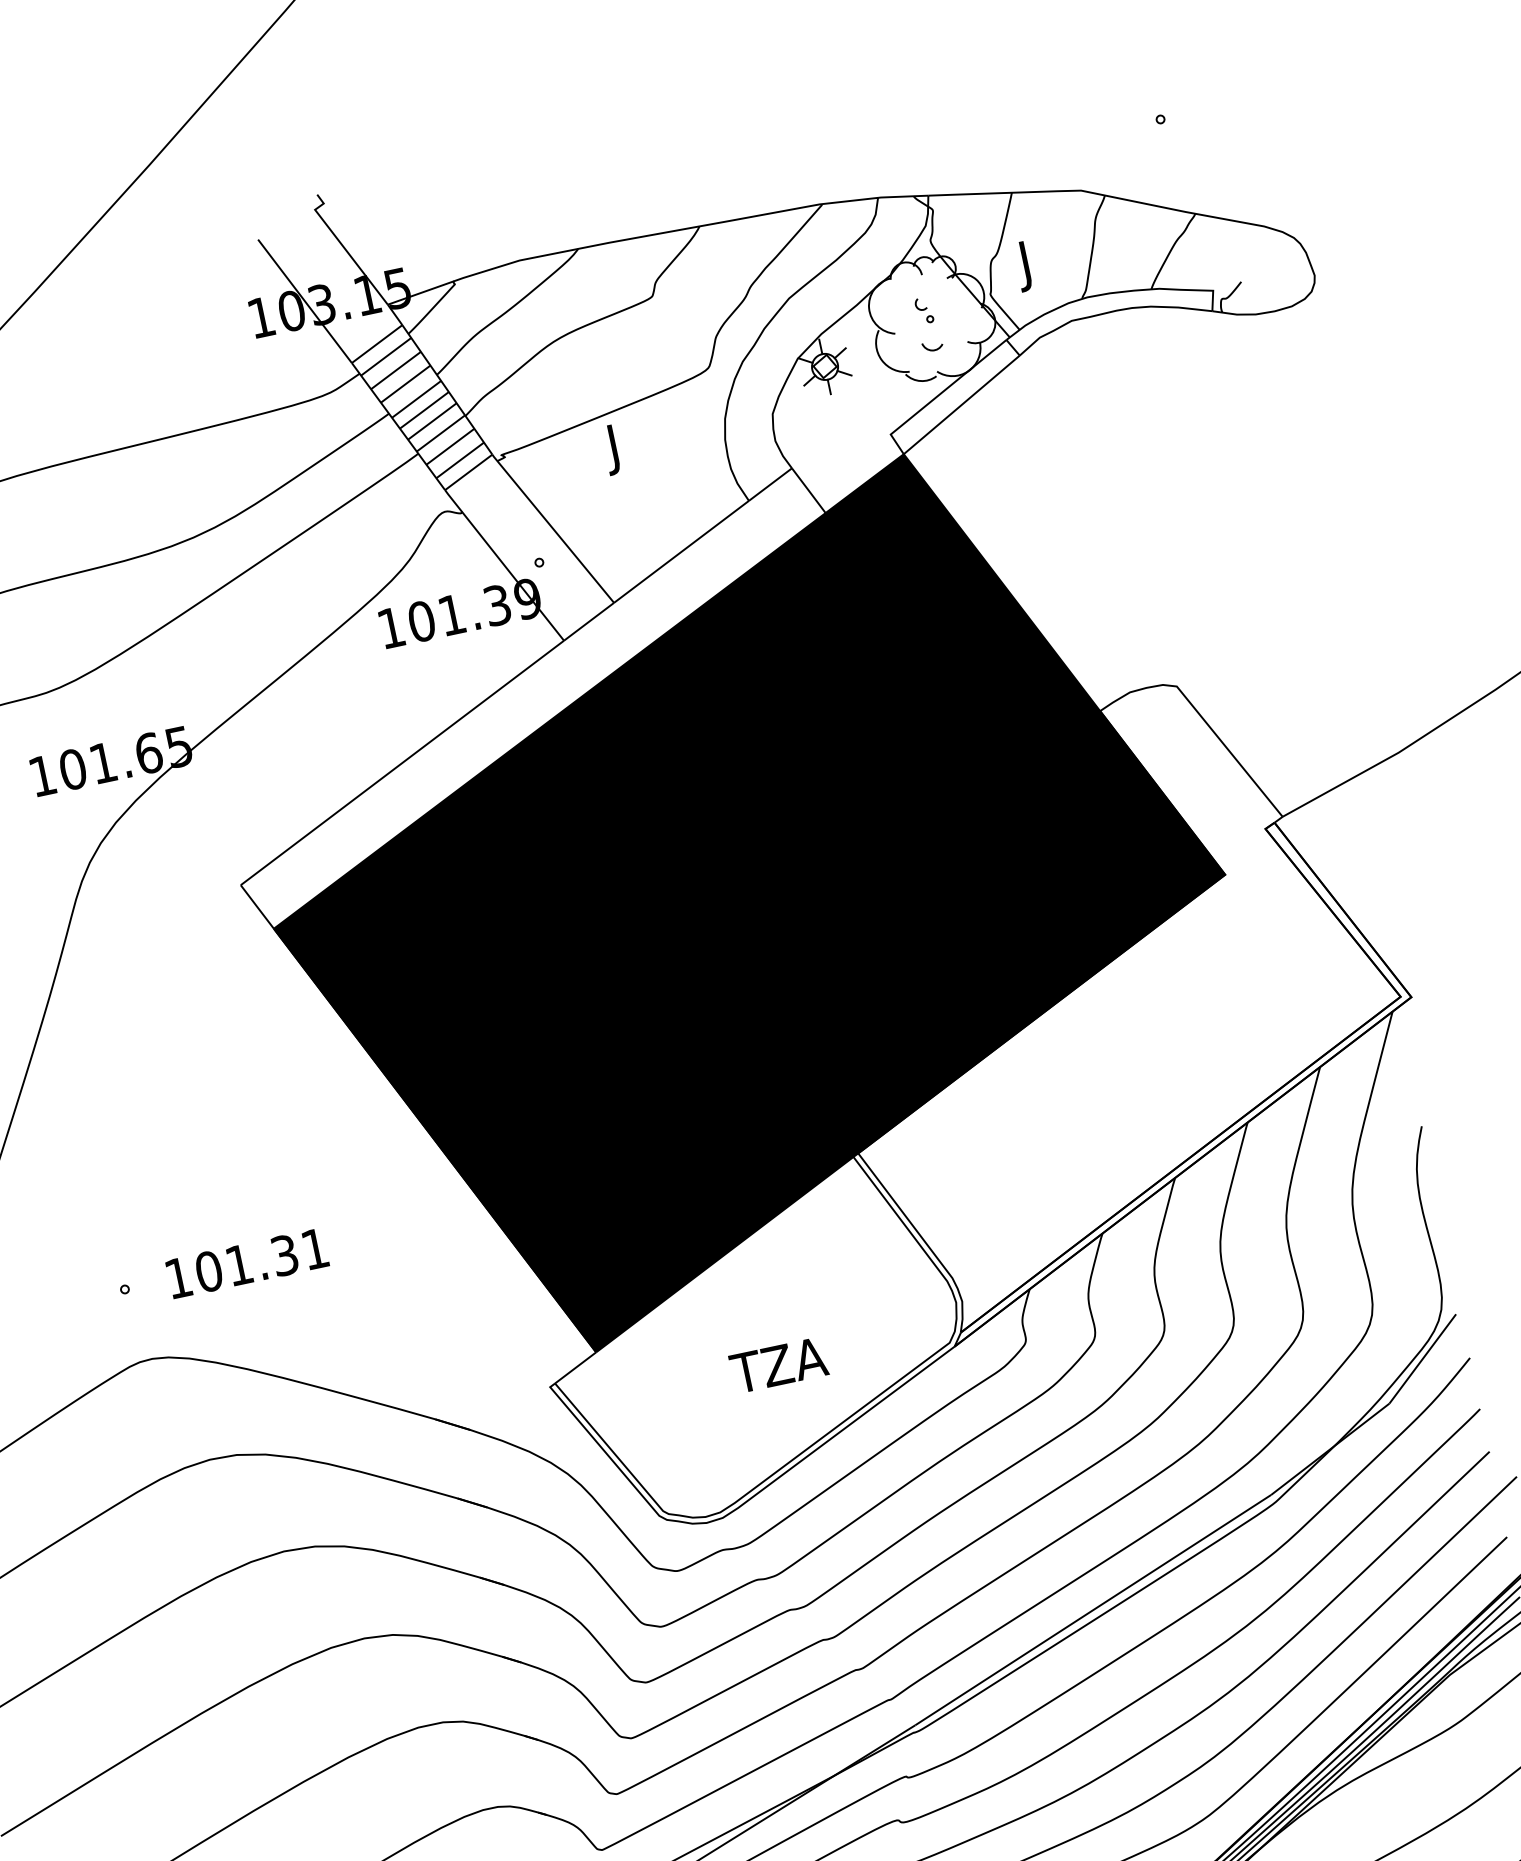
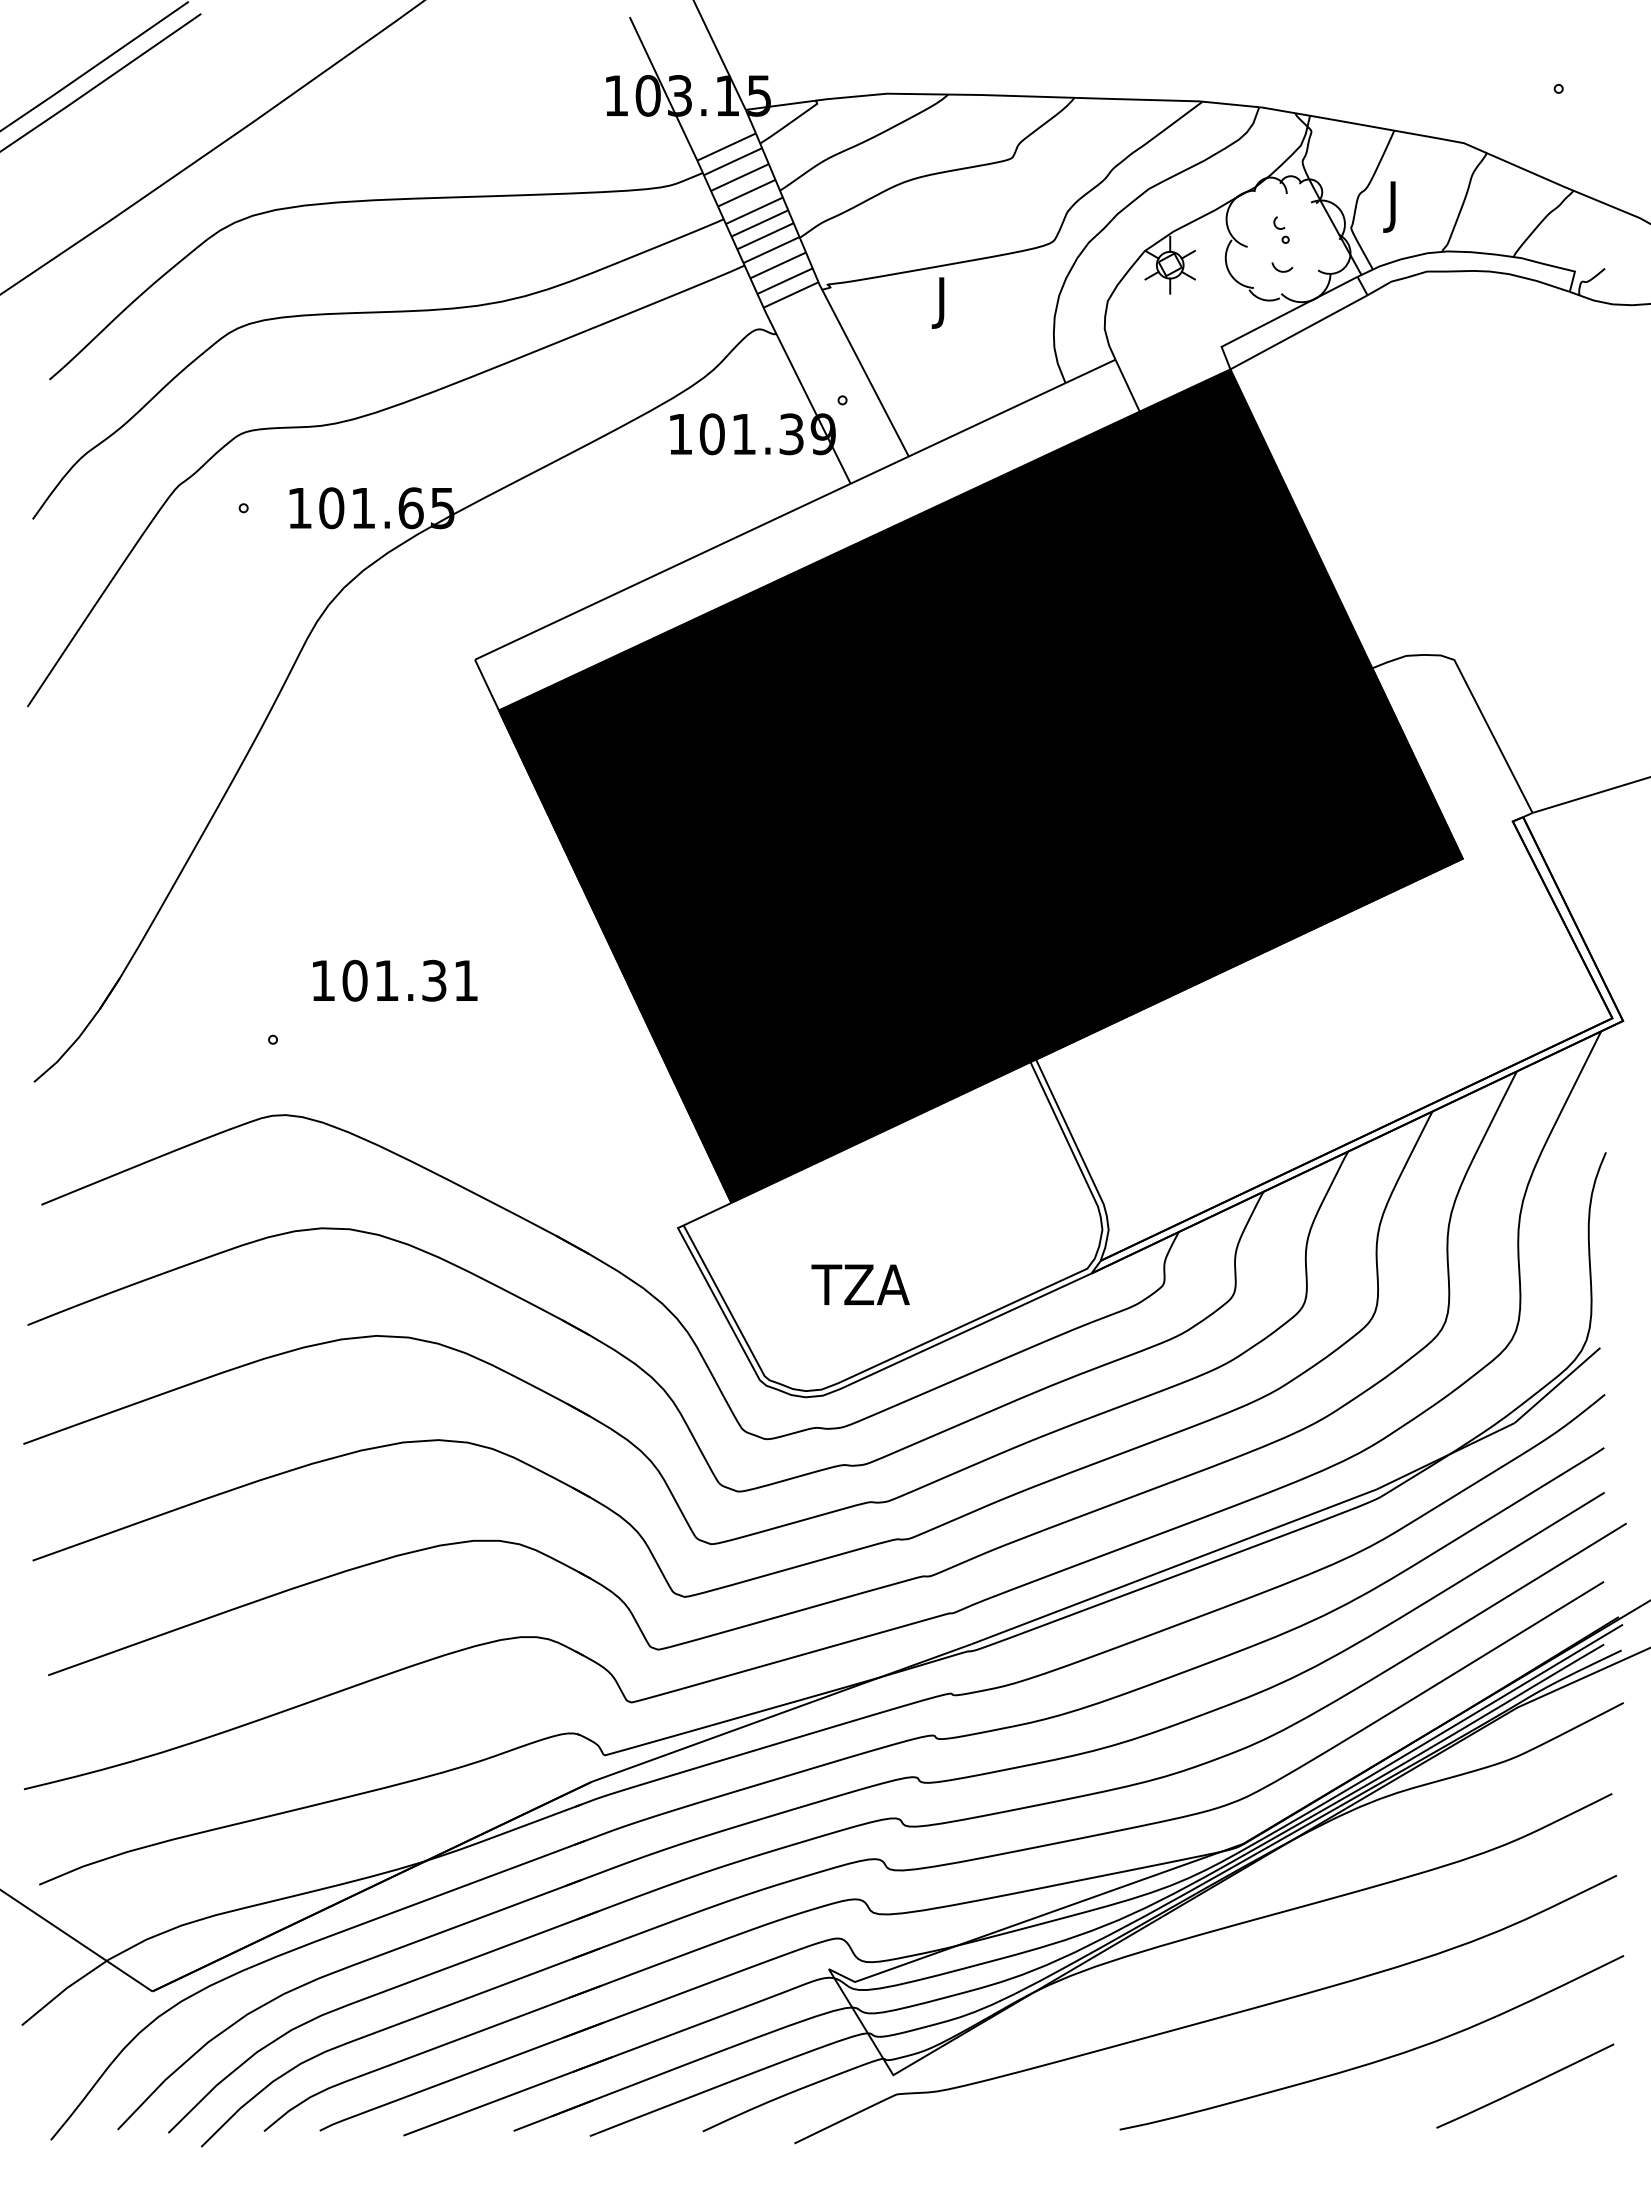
text: (247, 1263) -> (395, 980), moved
text: (778, 1364) -> (860, 1284), moved

